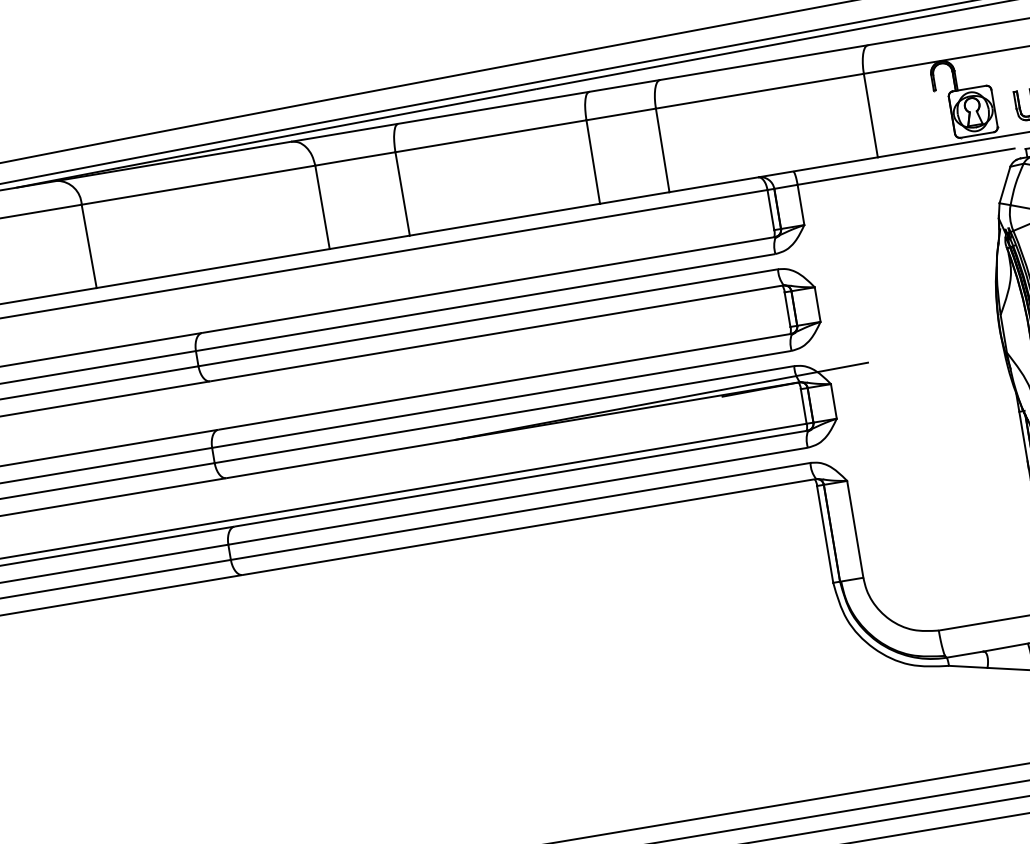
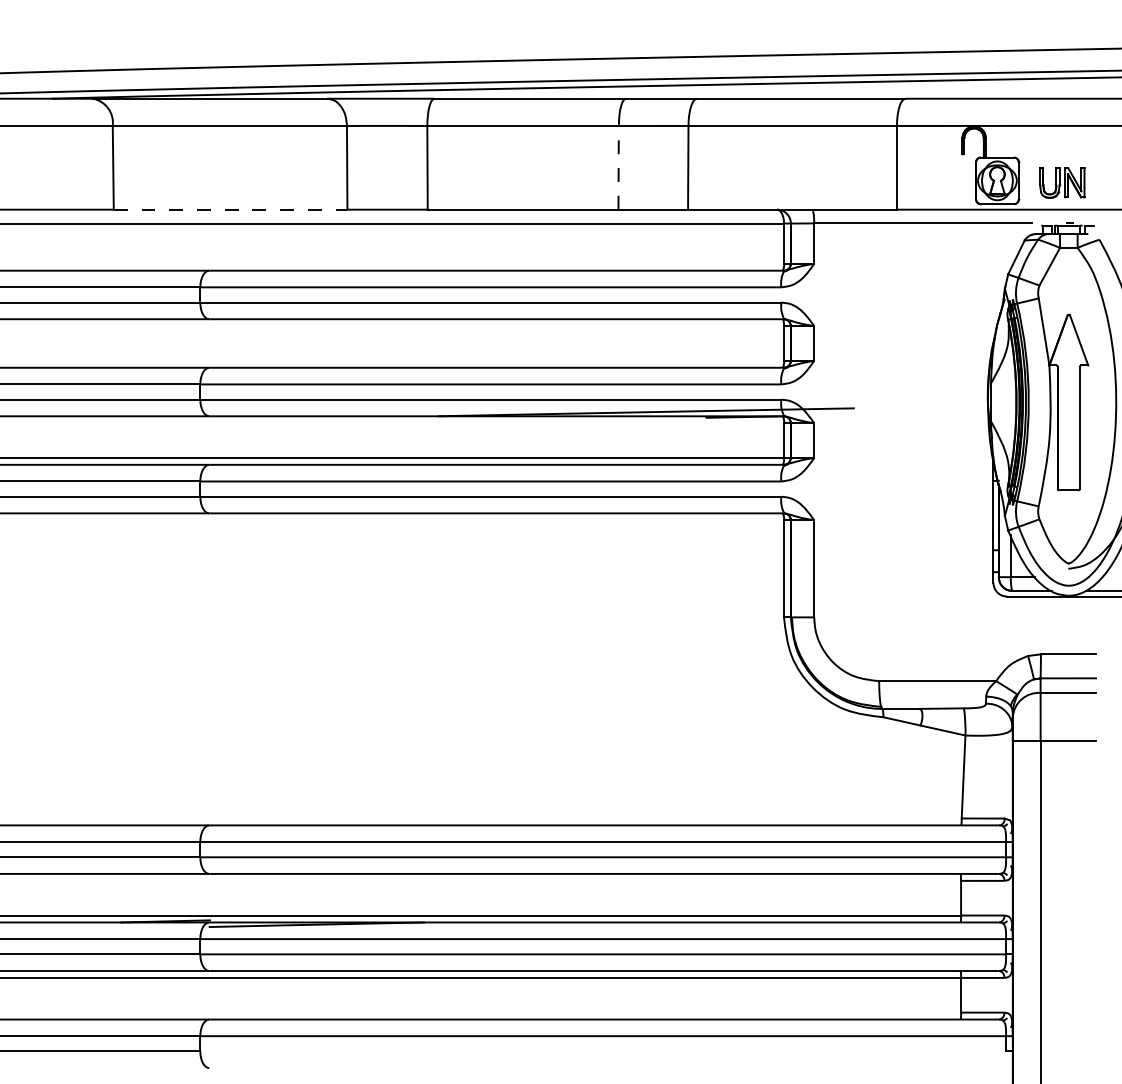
line: (593, 161) -> (618, 167), solid -> dashed
line: (213, 268) -> (230, 209), solid -> dashed

